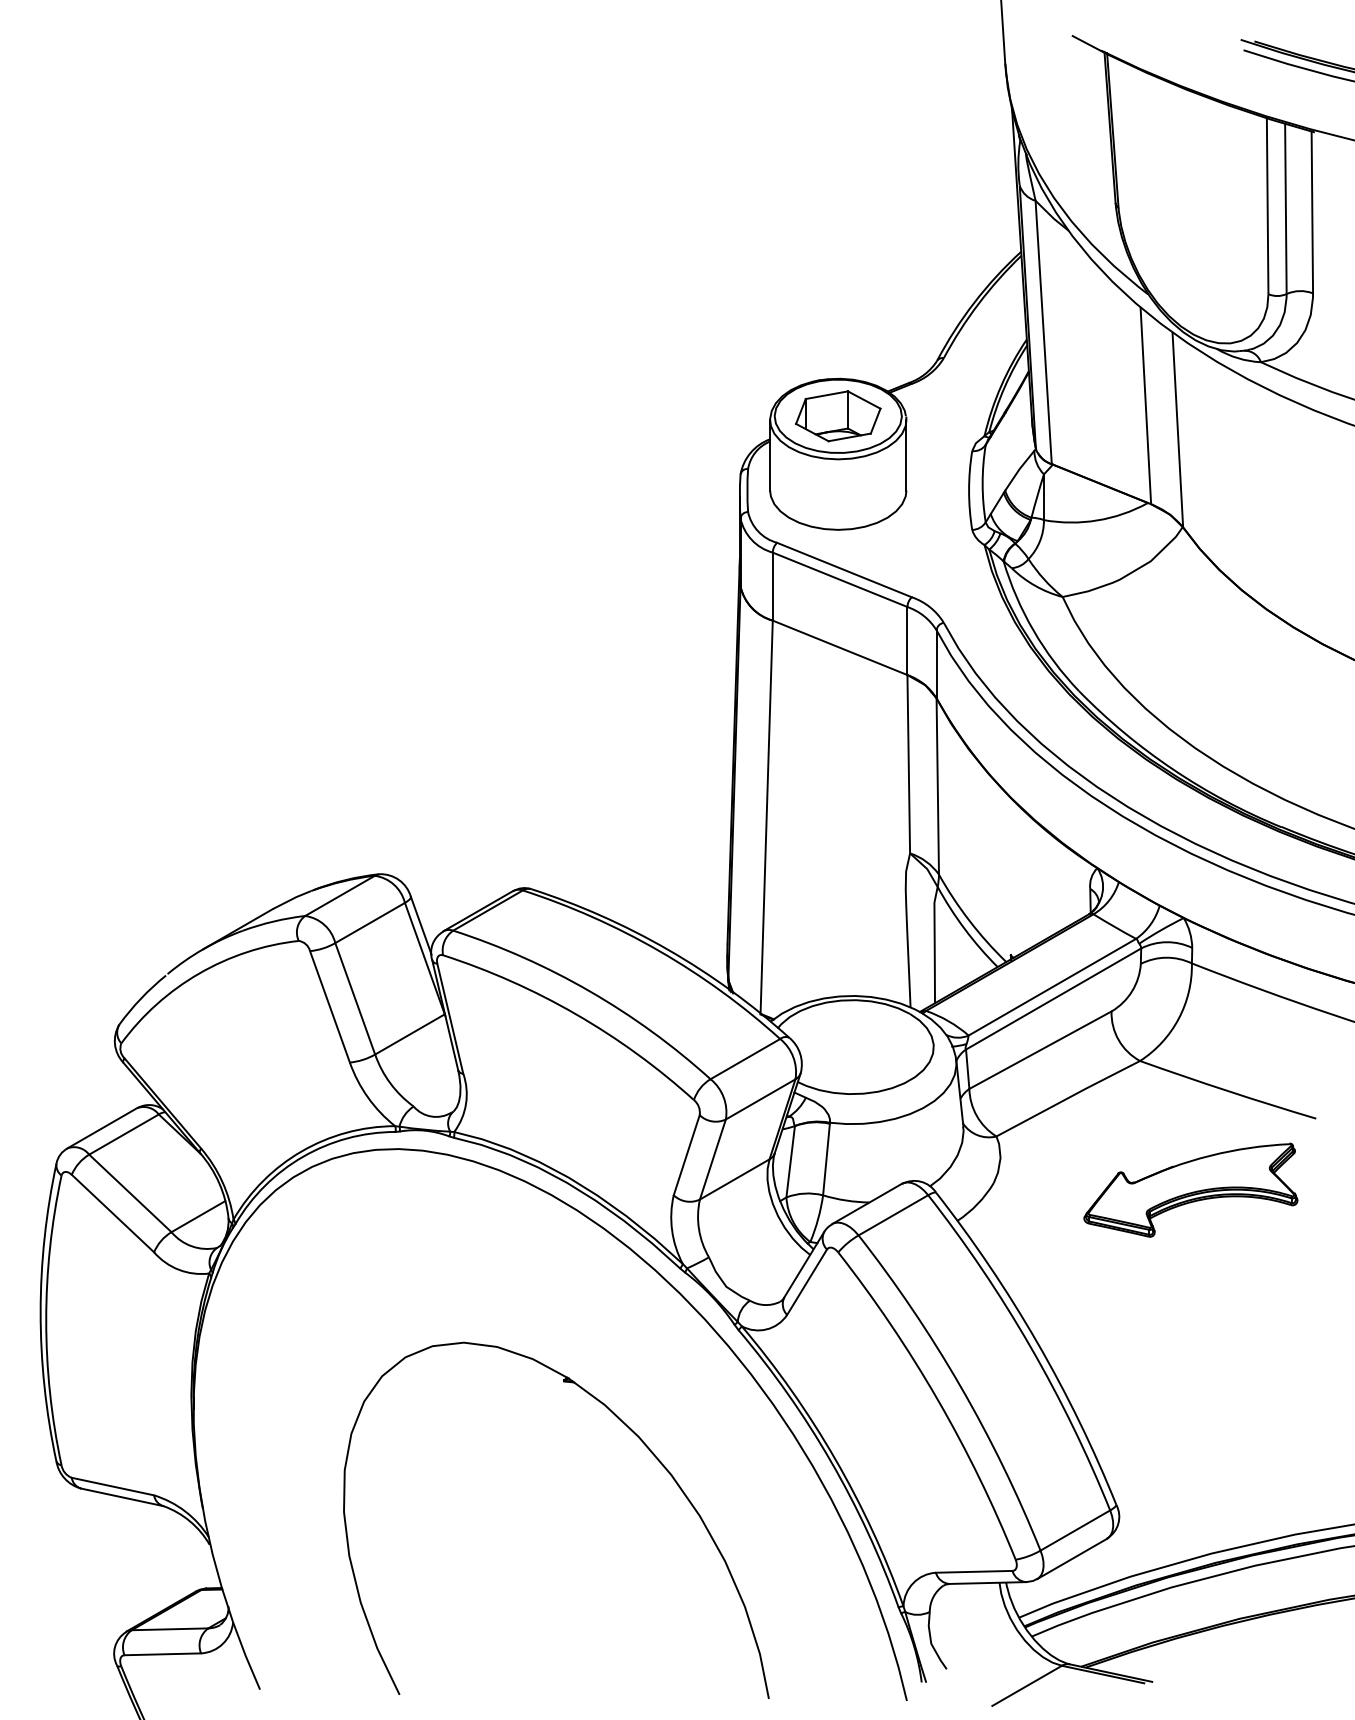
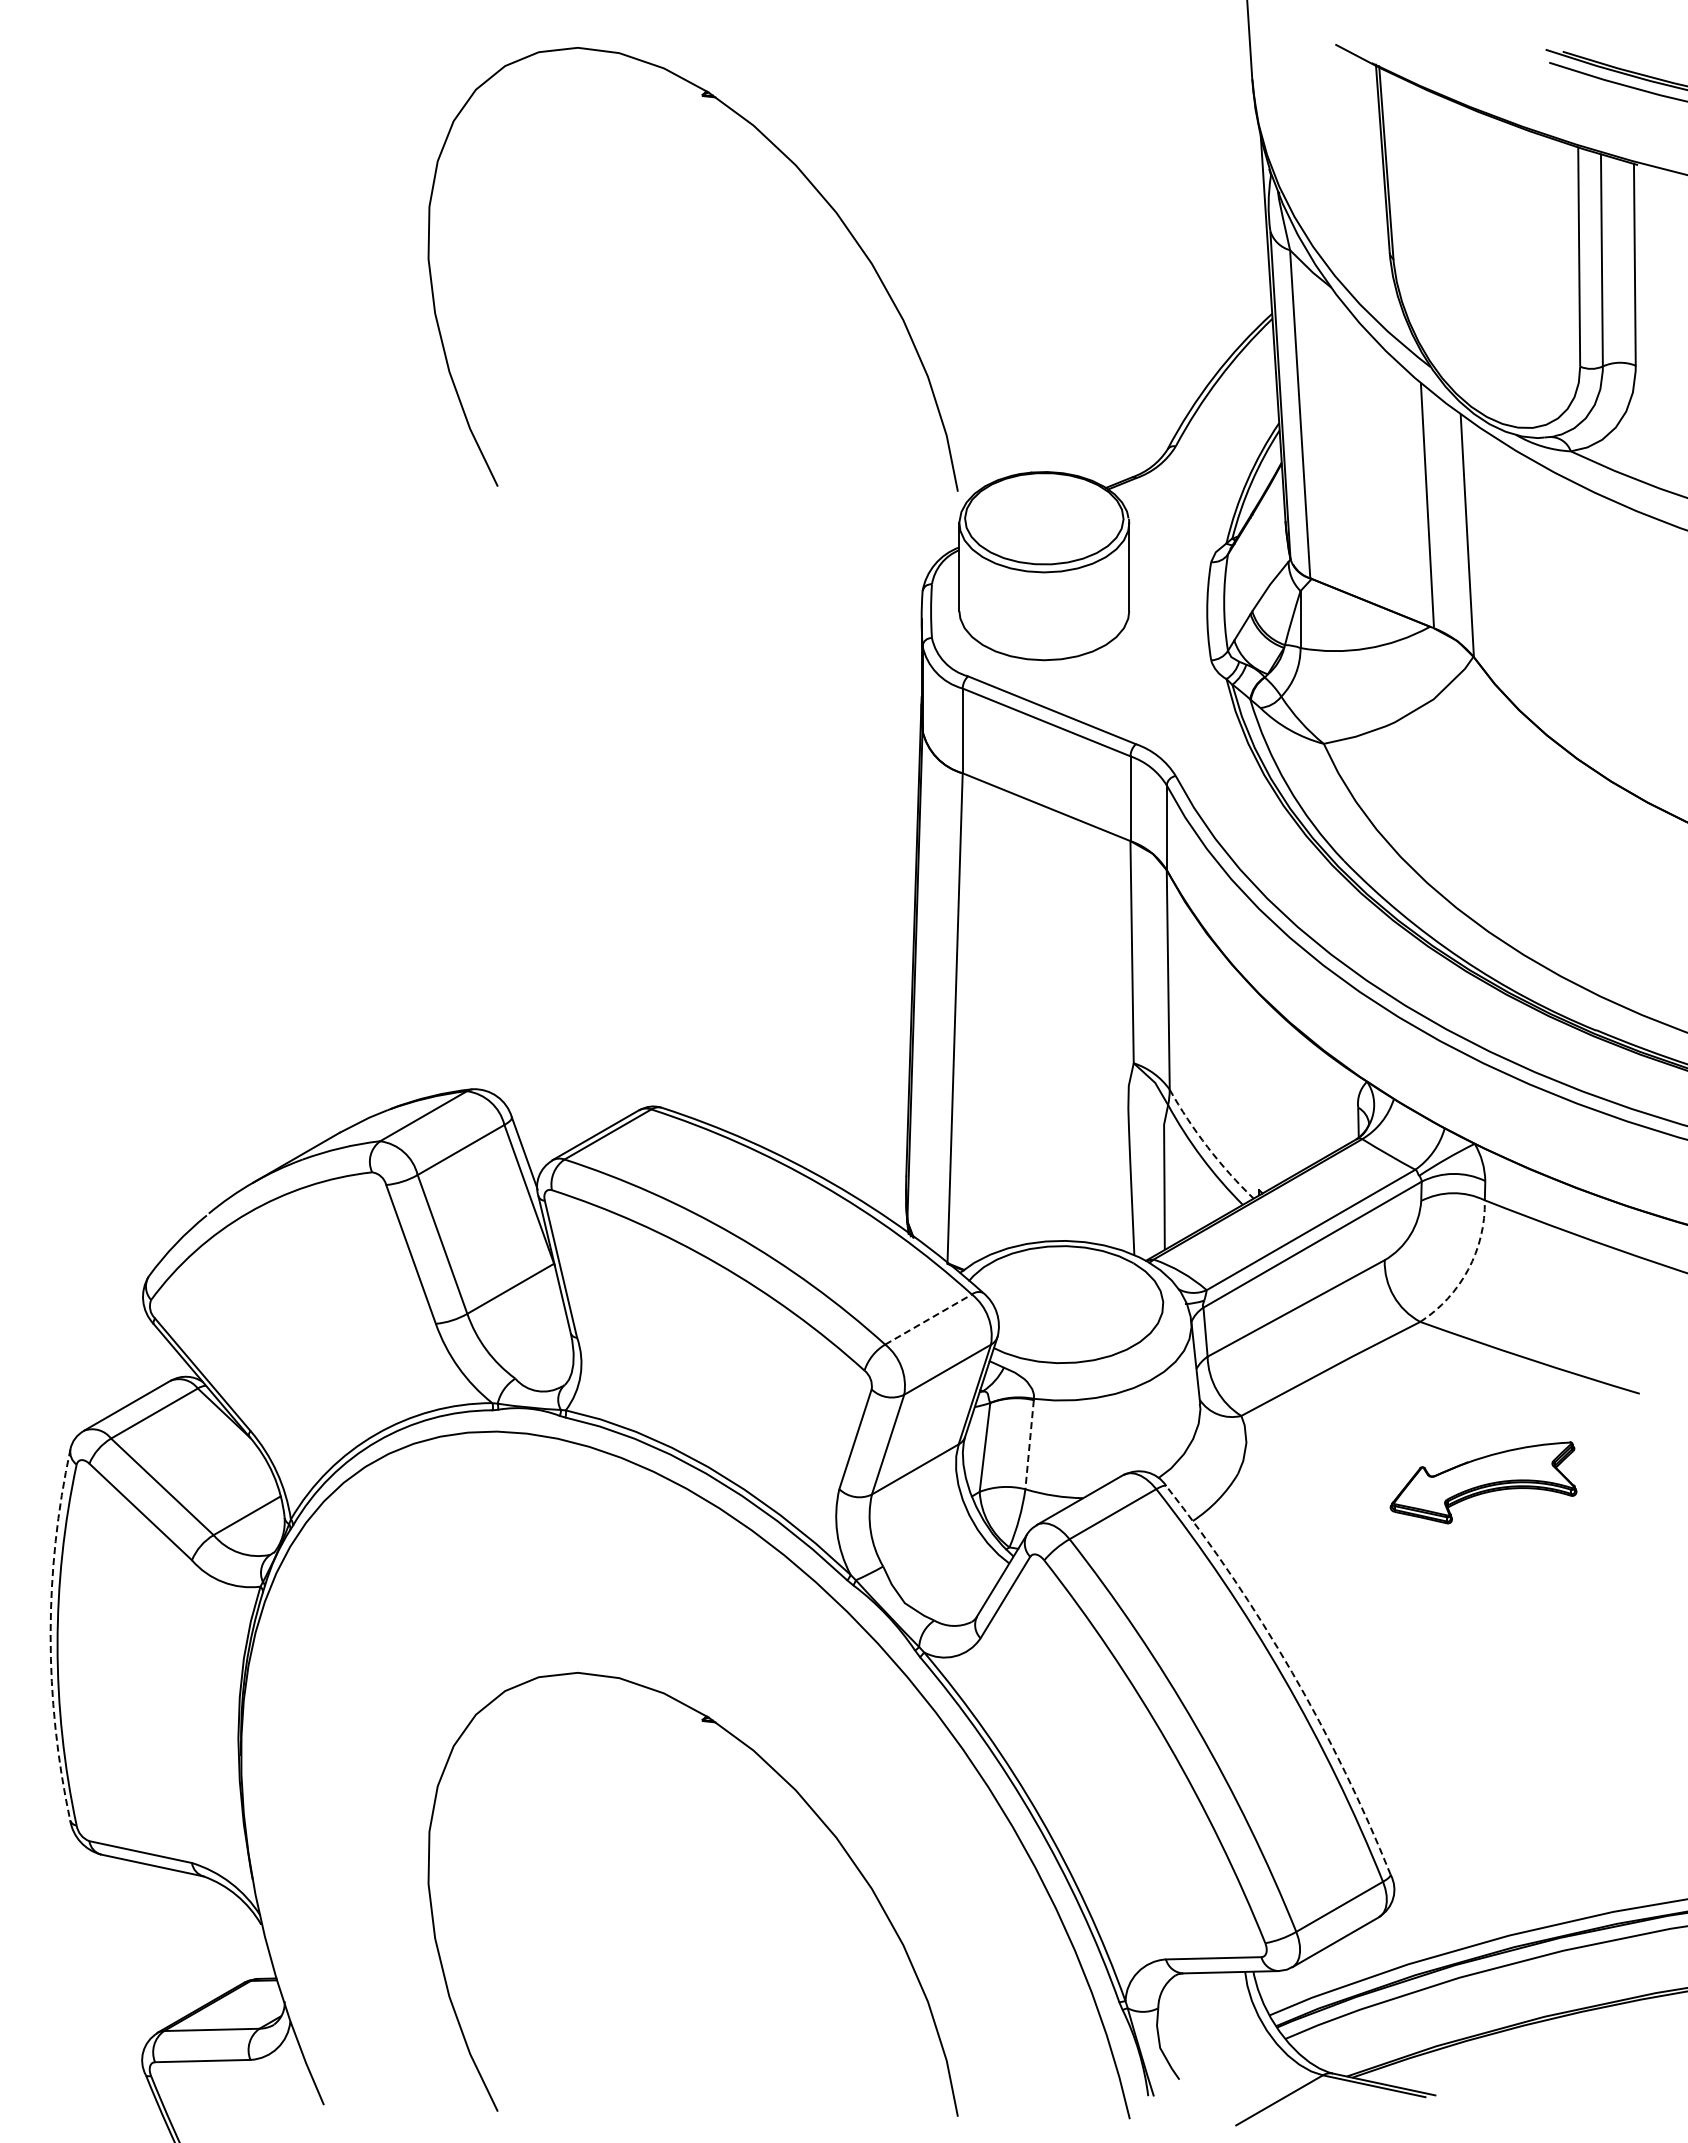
part: (646, 143) -> (805, 178), added
part: (837, 416) -> (1043, 518), removed
arc: (969, 921) -> (1207, 1147), solid -> dashed
arc: (1178, 1018) -> (1468, 1269), solid -> dashed
line: (746, 1059) -> (929, 1319), solid -> dashed
line: (826, 1160) -> (1029, 1445), solid -> dashed
part: (1190, 1189) -> (1483, 1482), size x0.7
arc: (40, 1311) -> (50, 1634), solid -> dashed
arc: (1037, 1342) -> (1292, 1672), solid -> dashed

